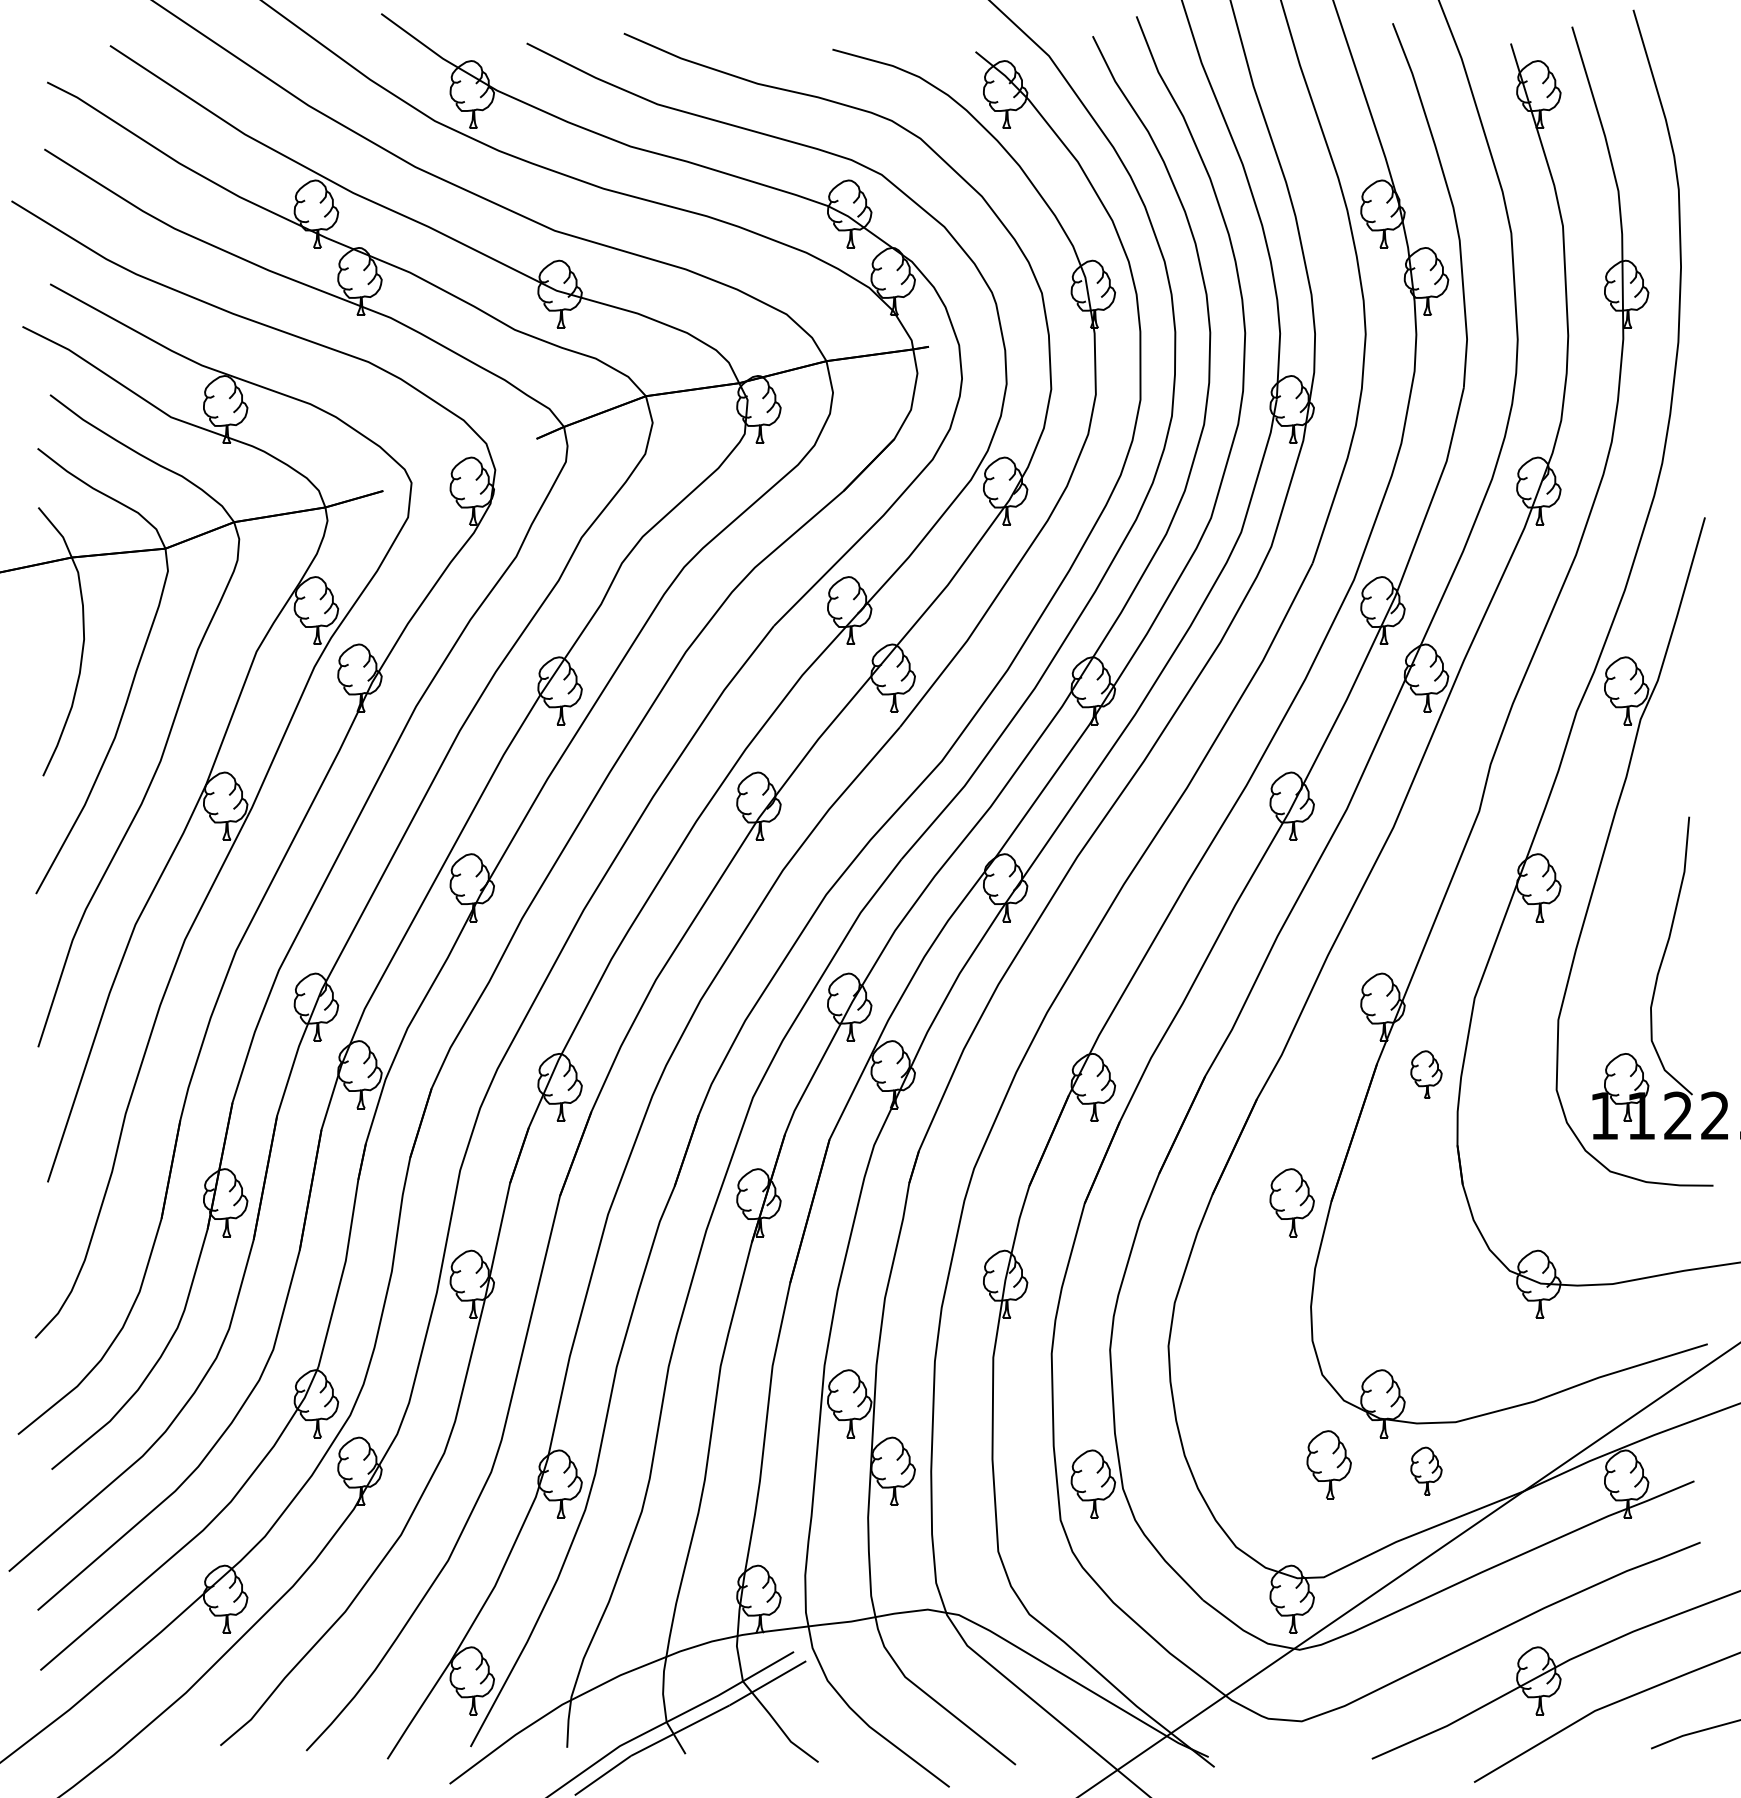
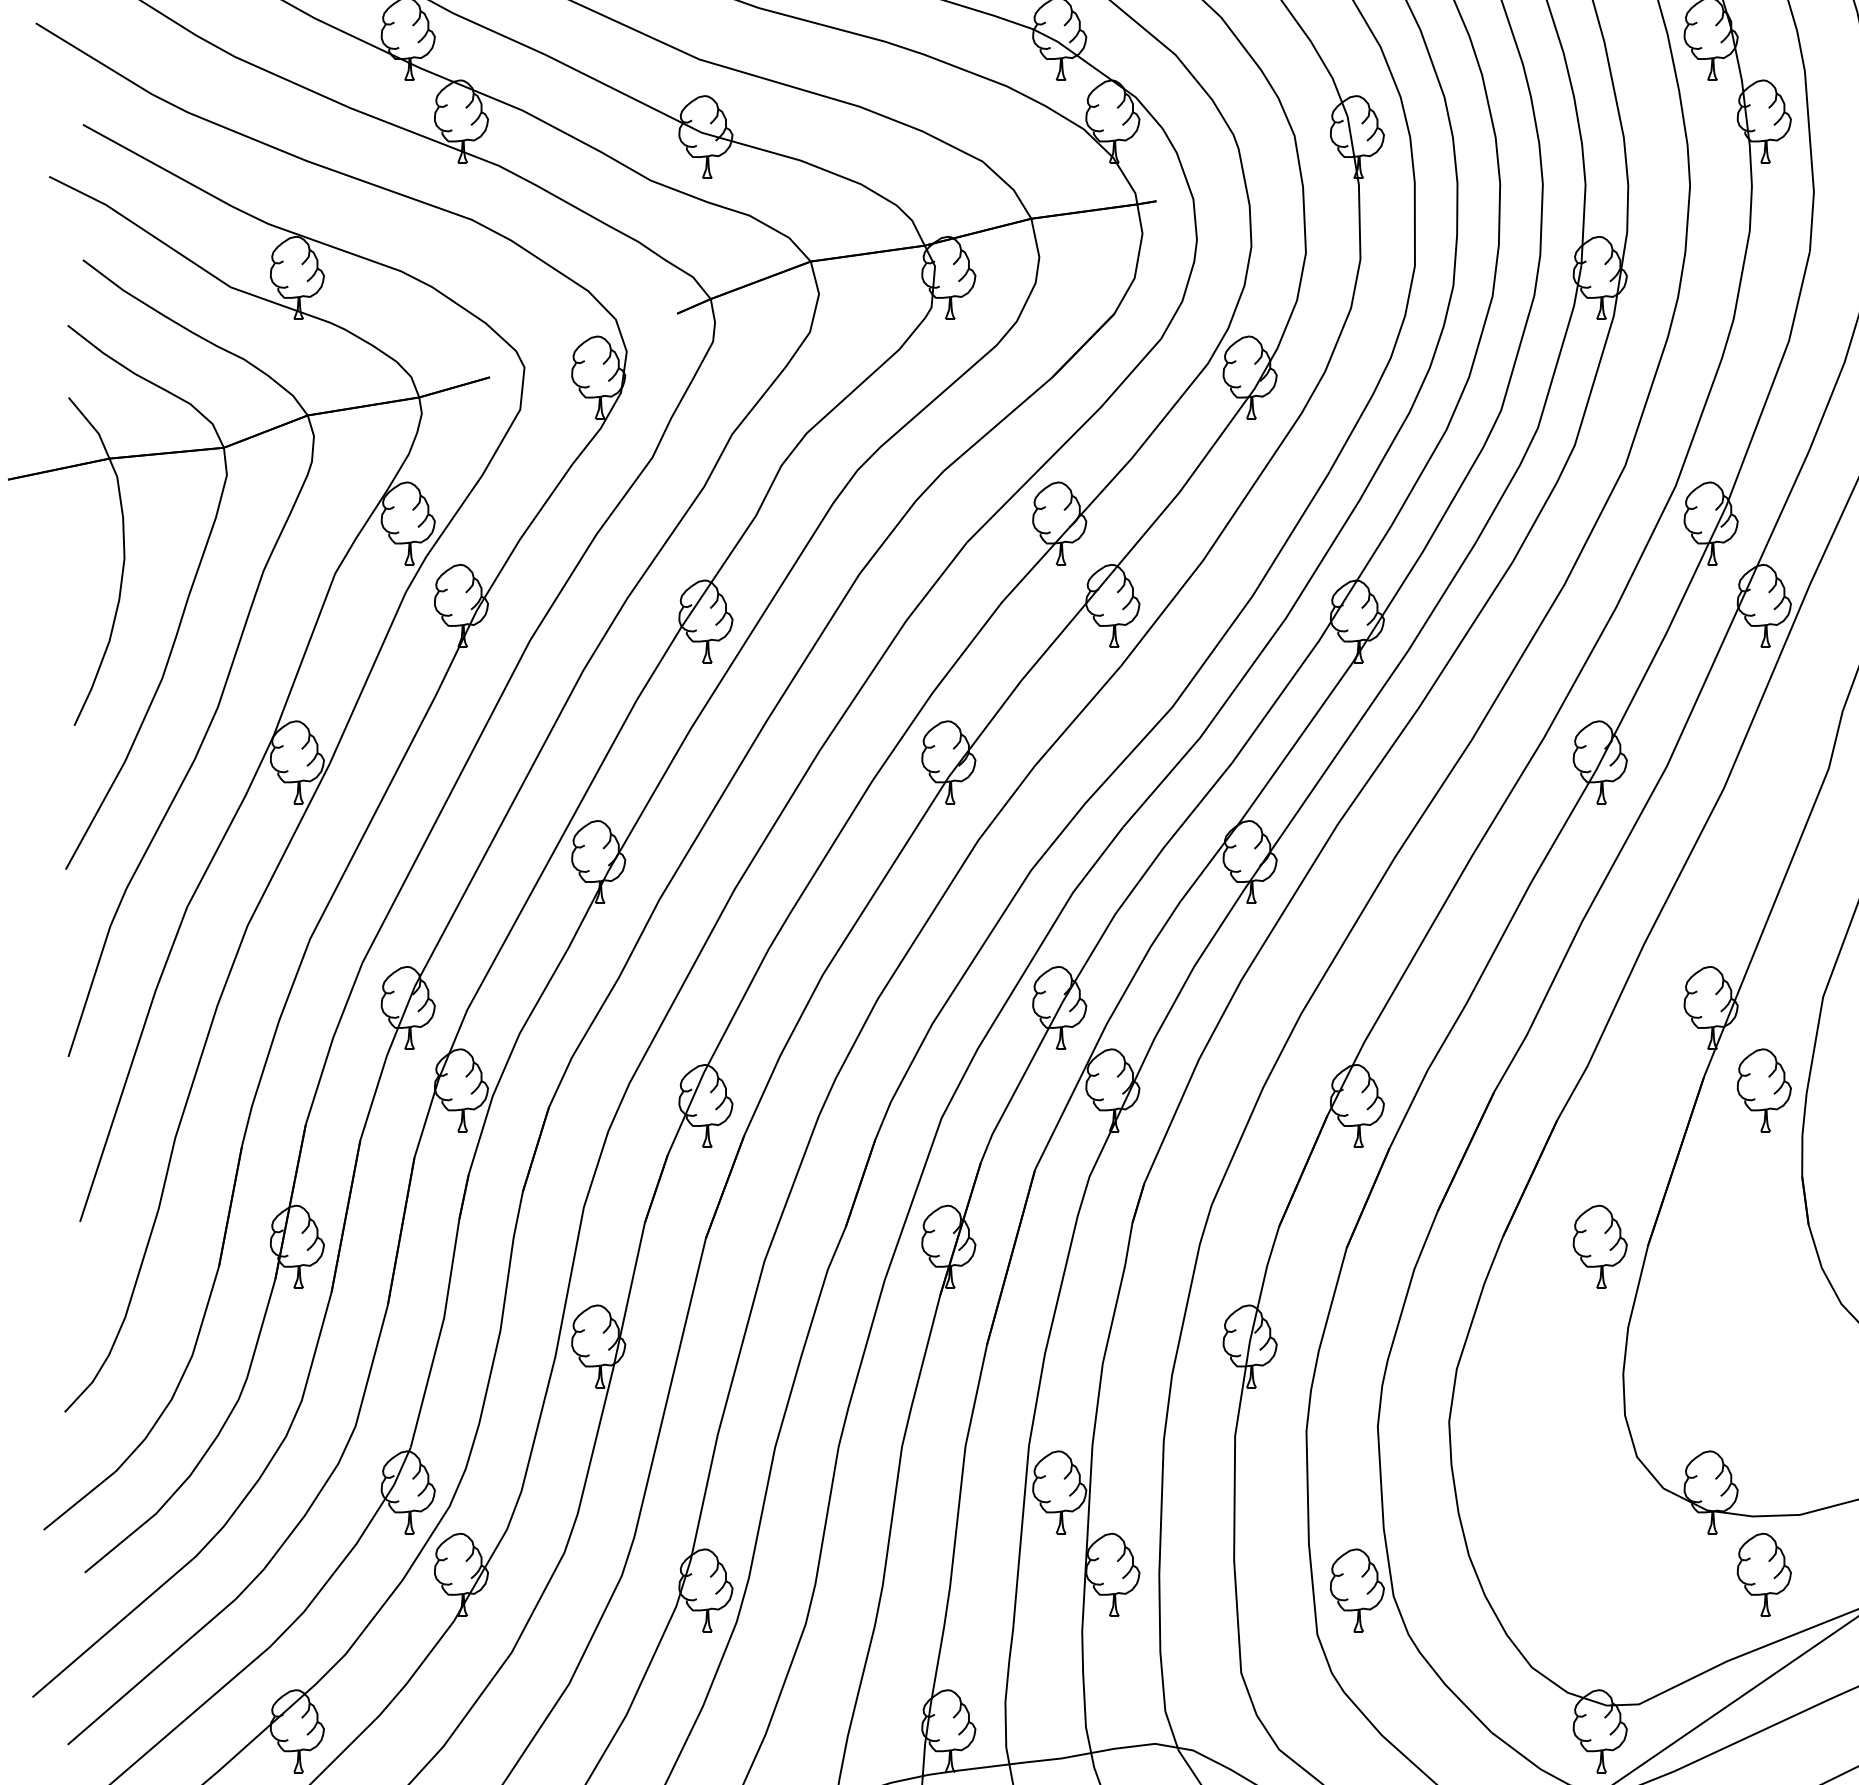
part: (1426, 1074) -> (1764, 1090), size x1.43
part: (1328, 1464) -> (1644, 1566), removed
part: (1426, 1470) -> (1764, 1573), size x1.43

